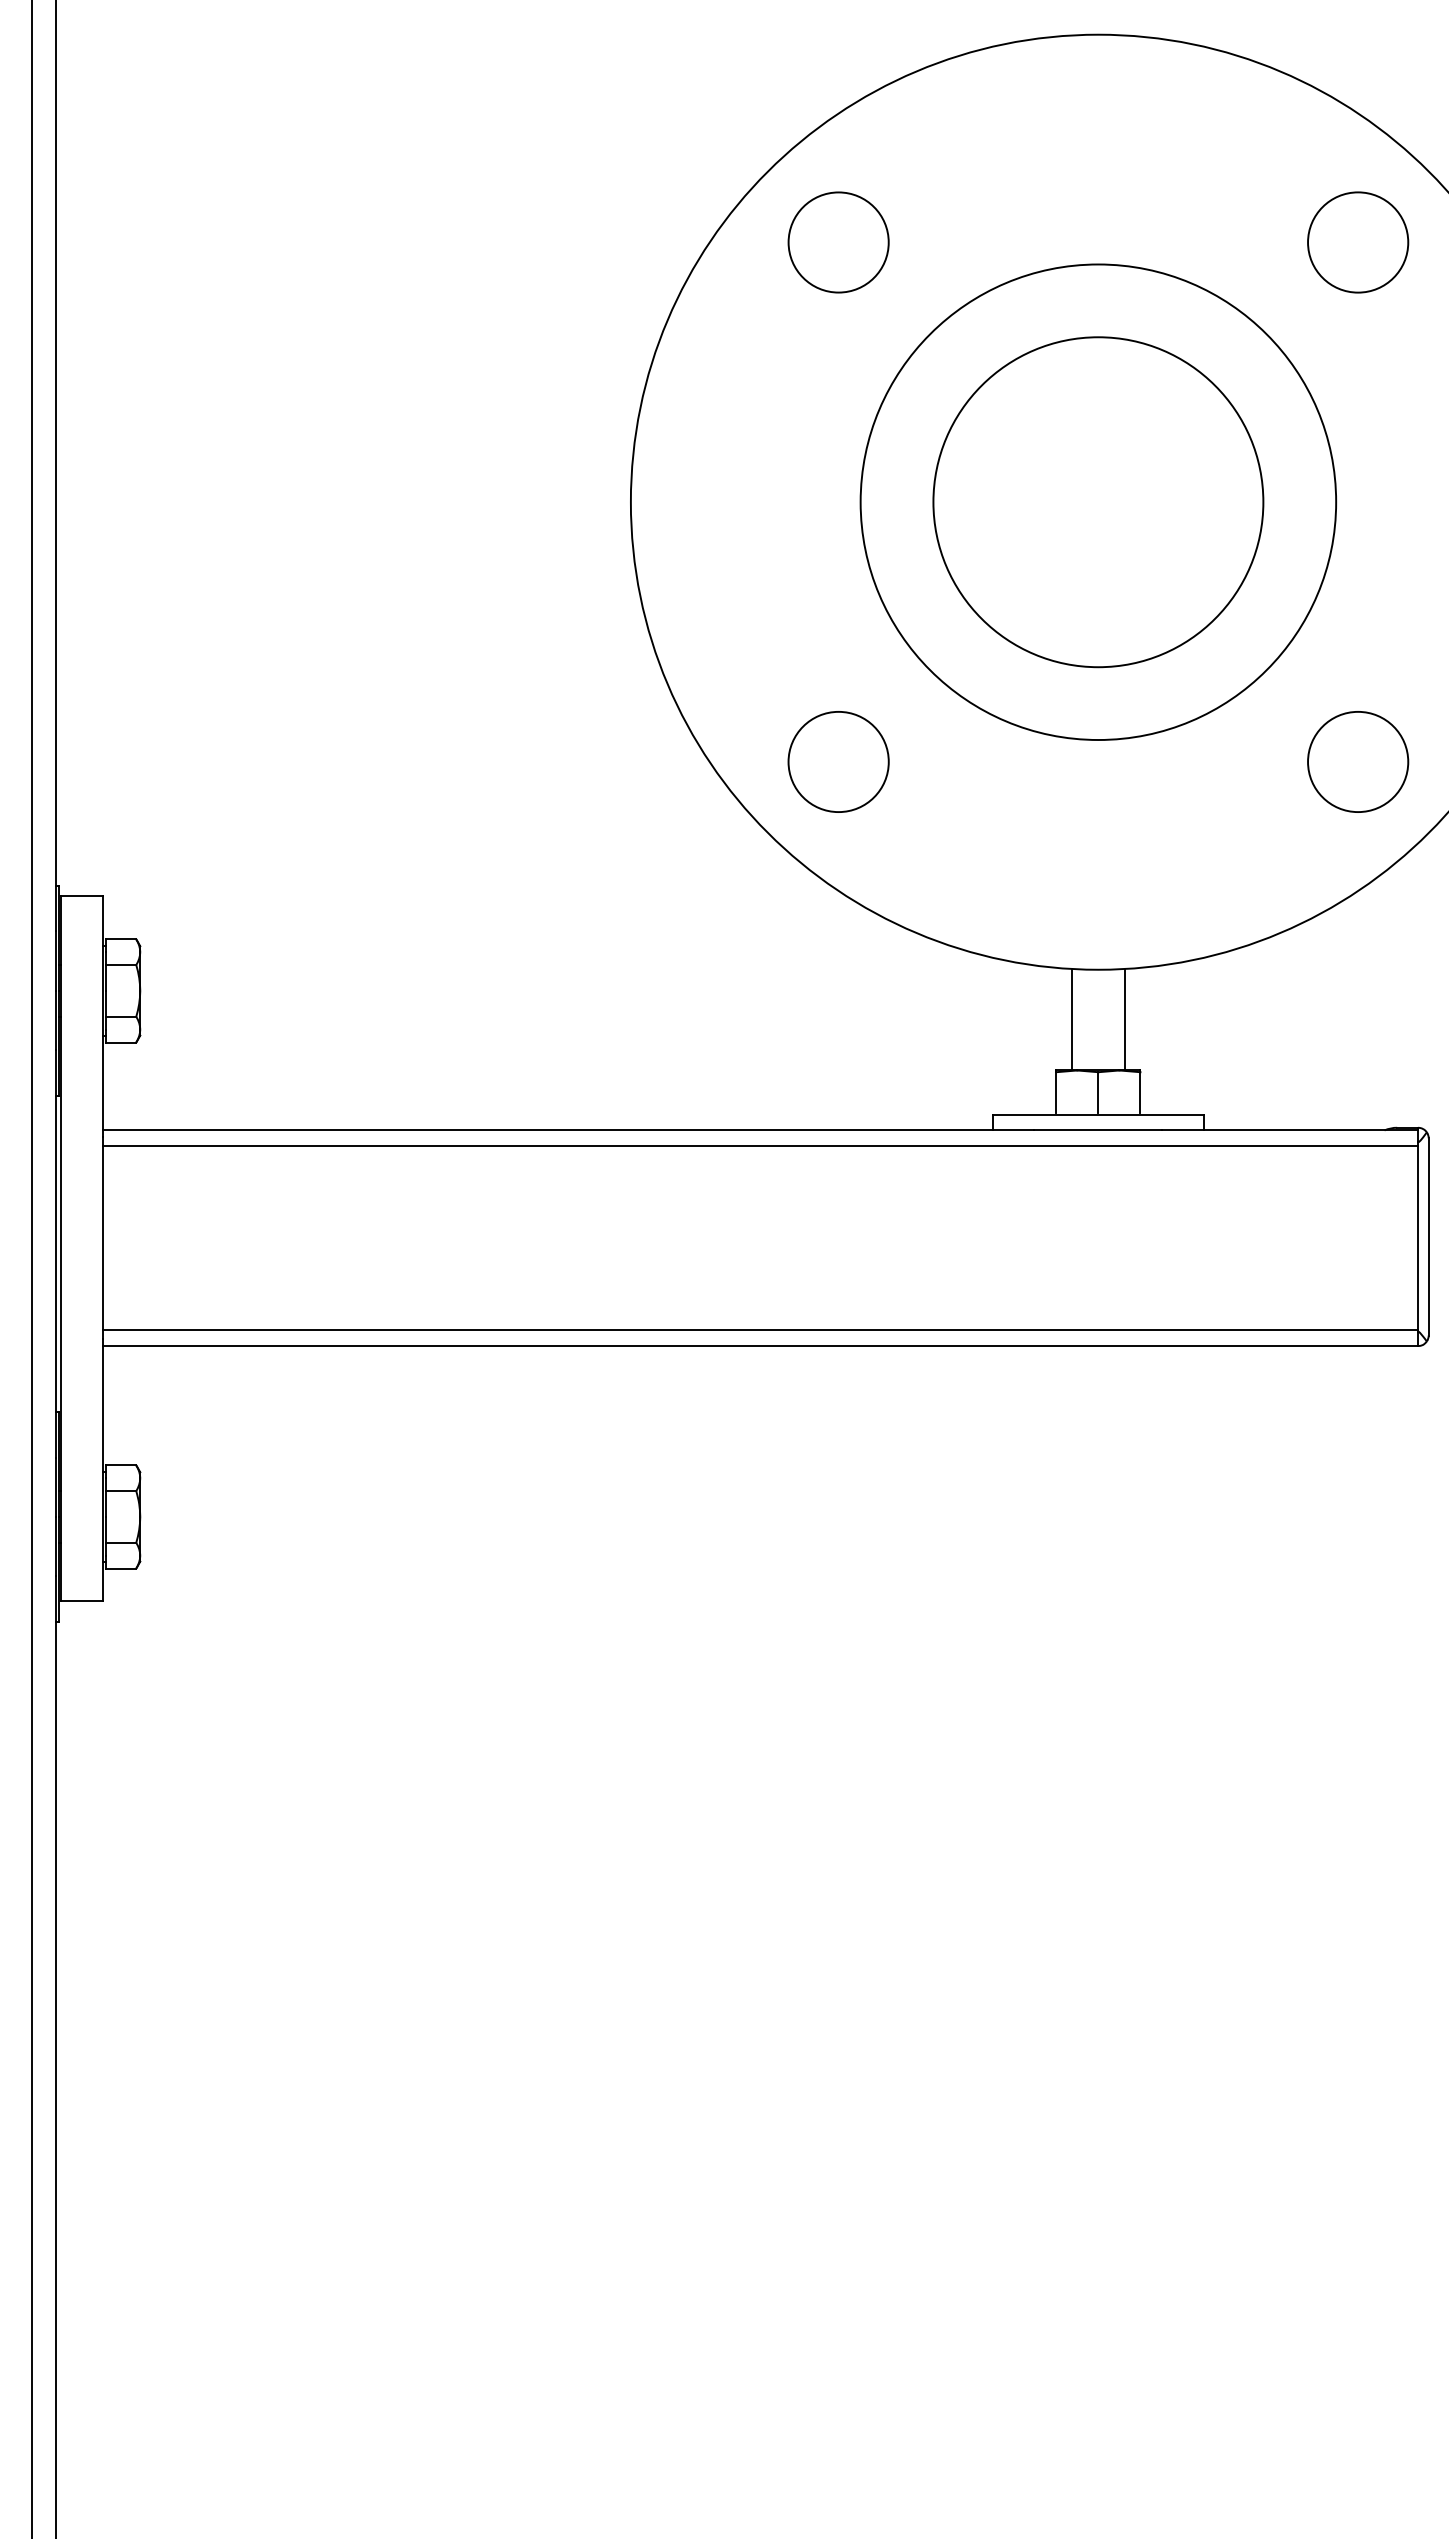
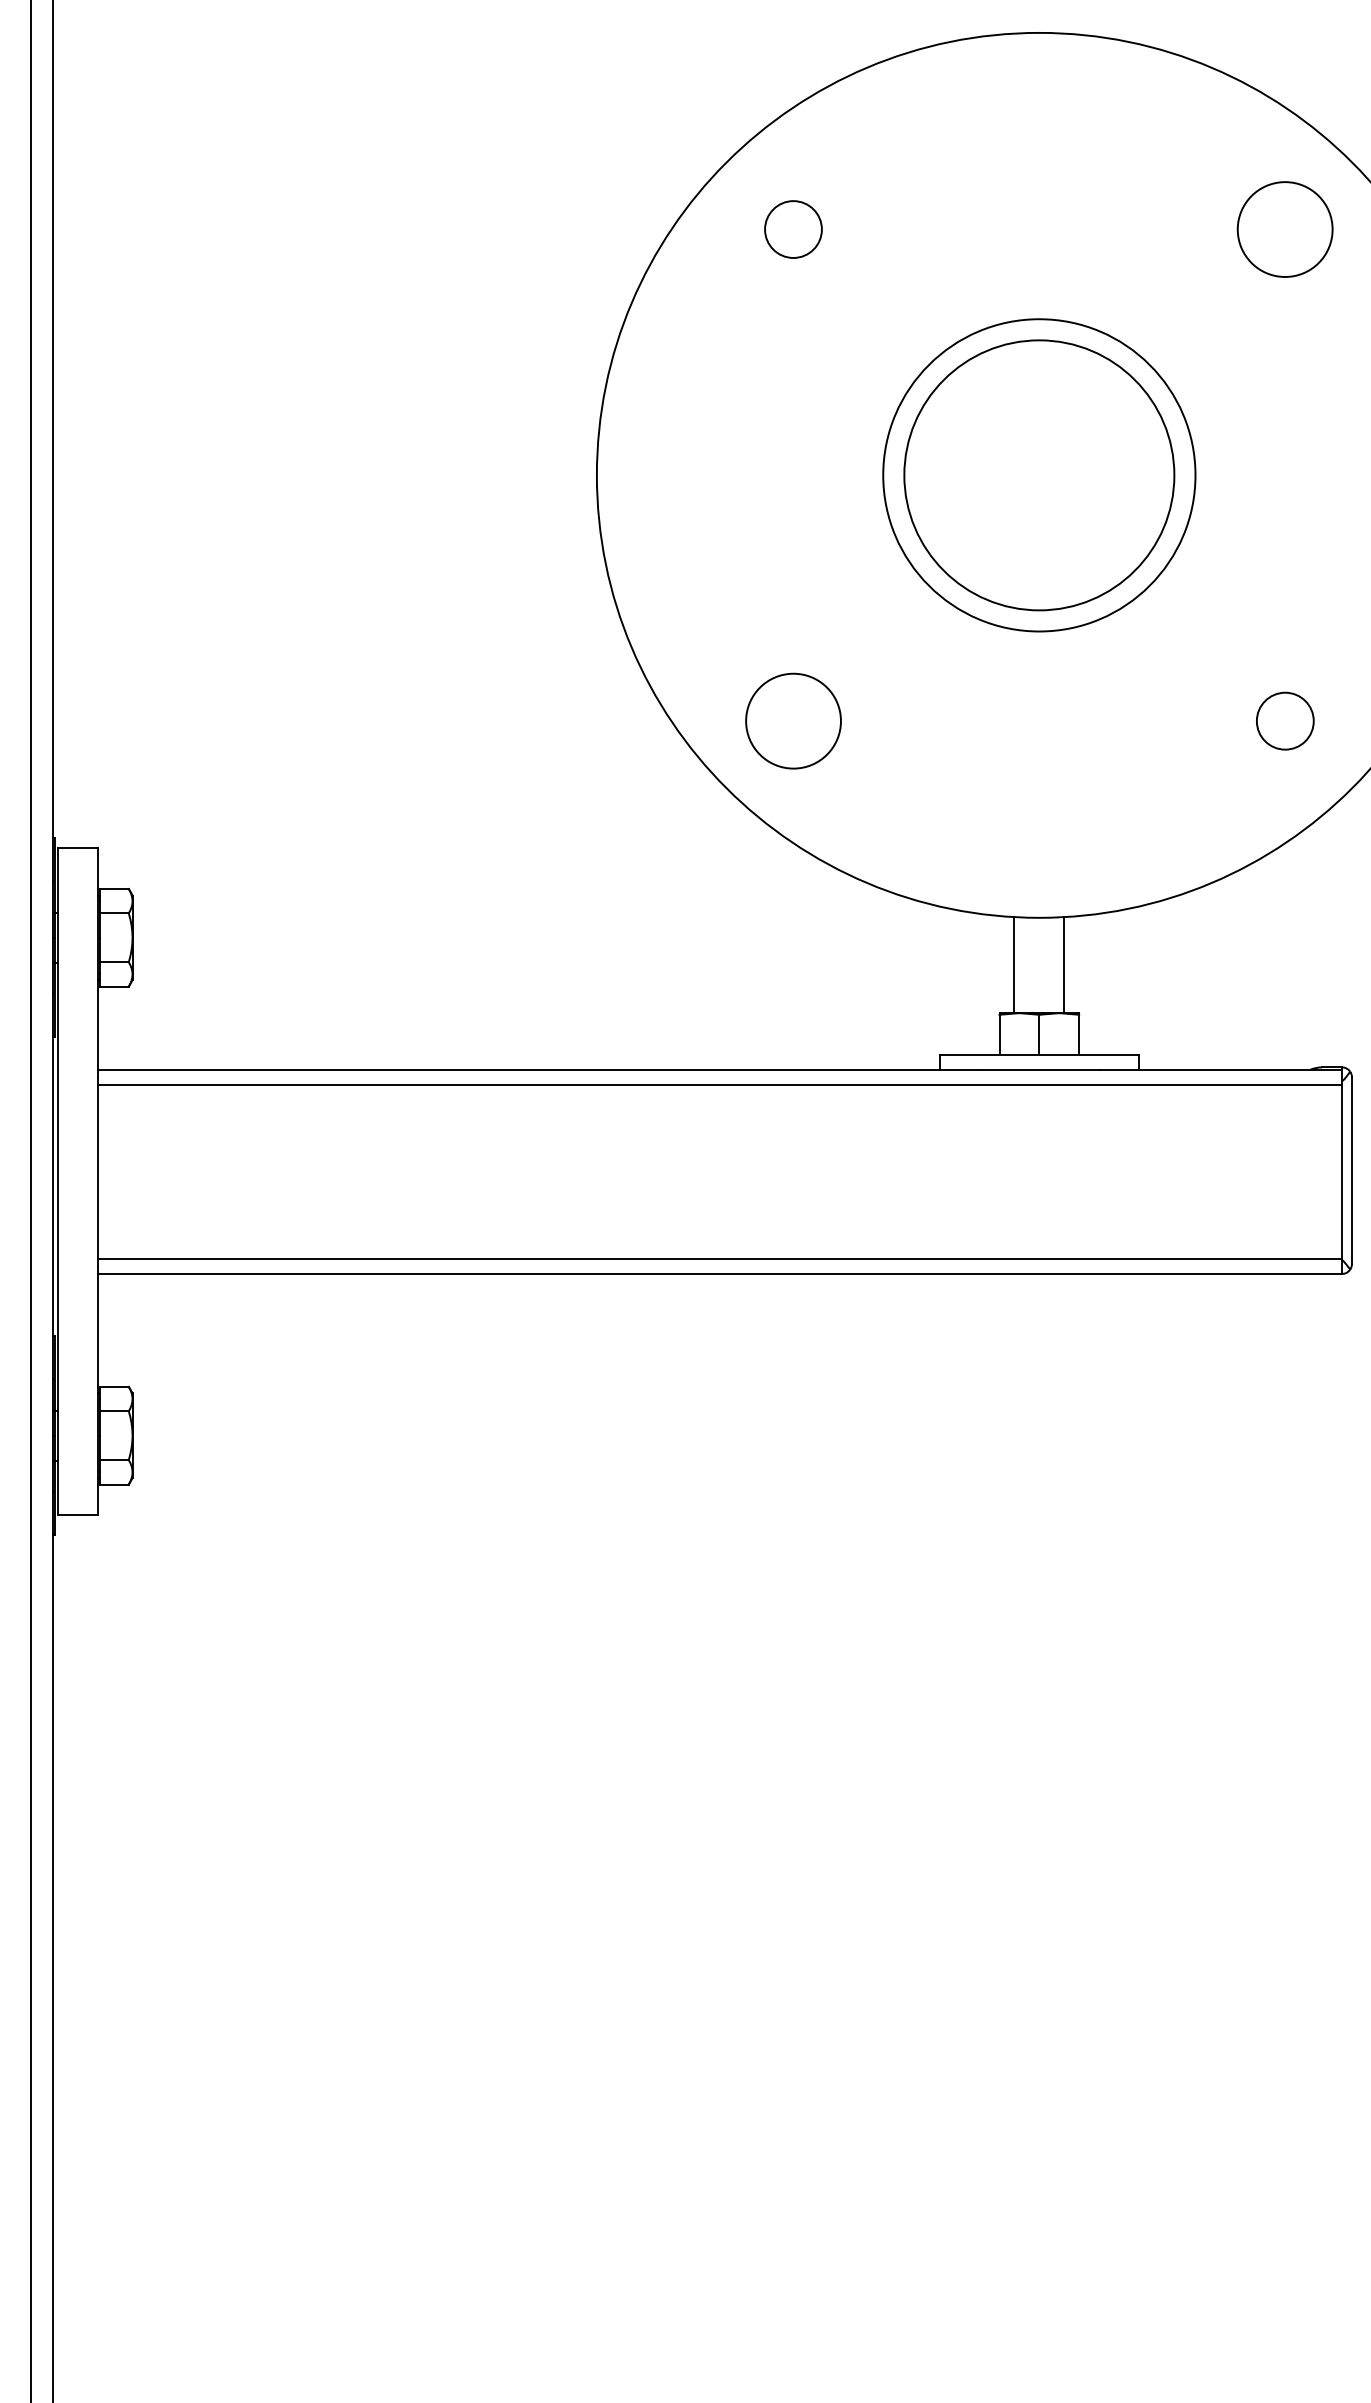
circle: (838, 242) -> (793, 229), size x0.6
circle: (1098, 502) -> (1039, 475), size x0.6
circle: (1358, 761) -> (1285, 720), size x0.6

